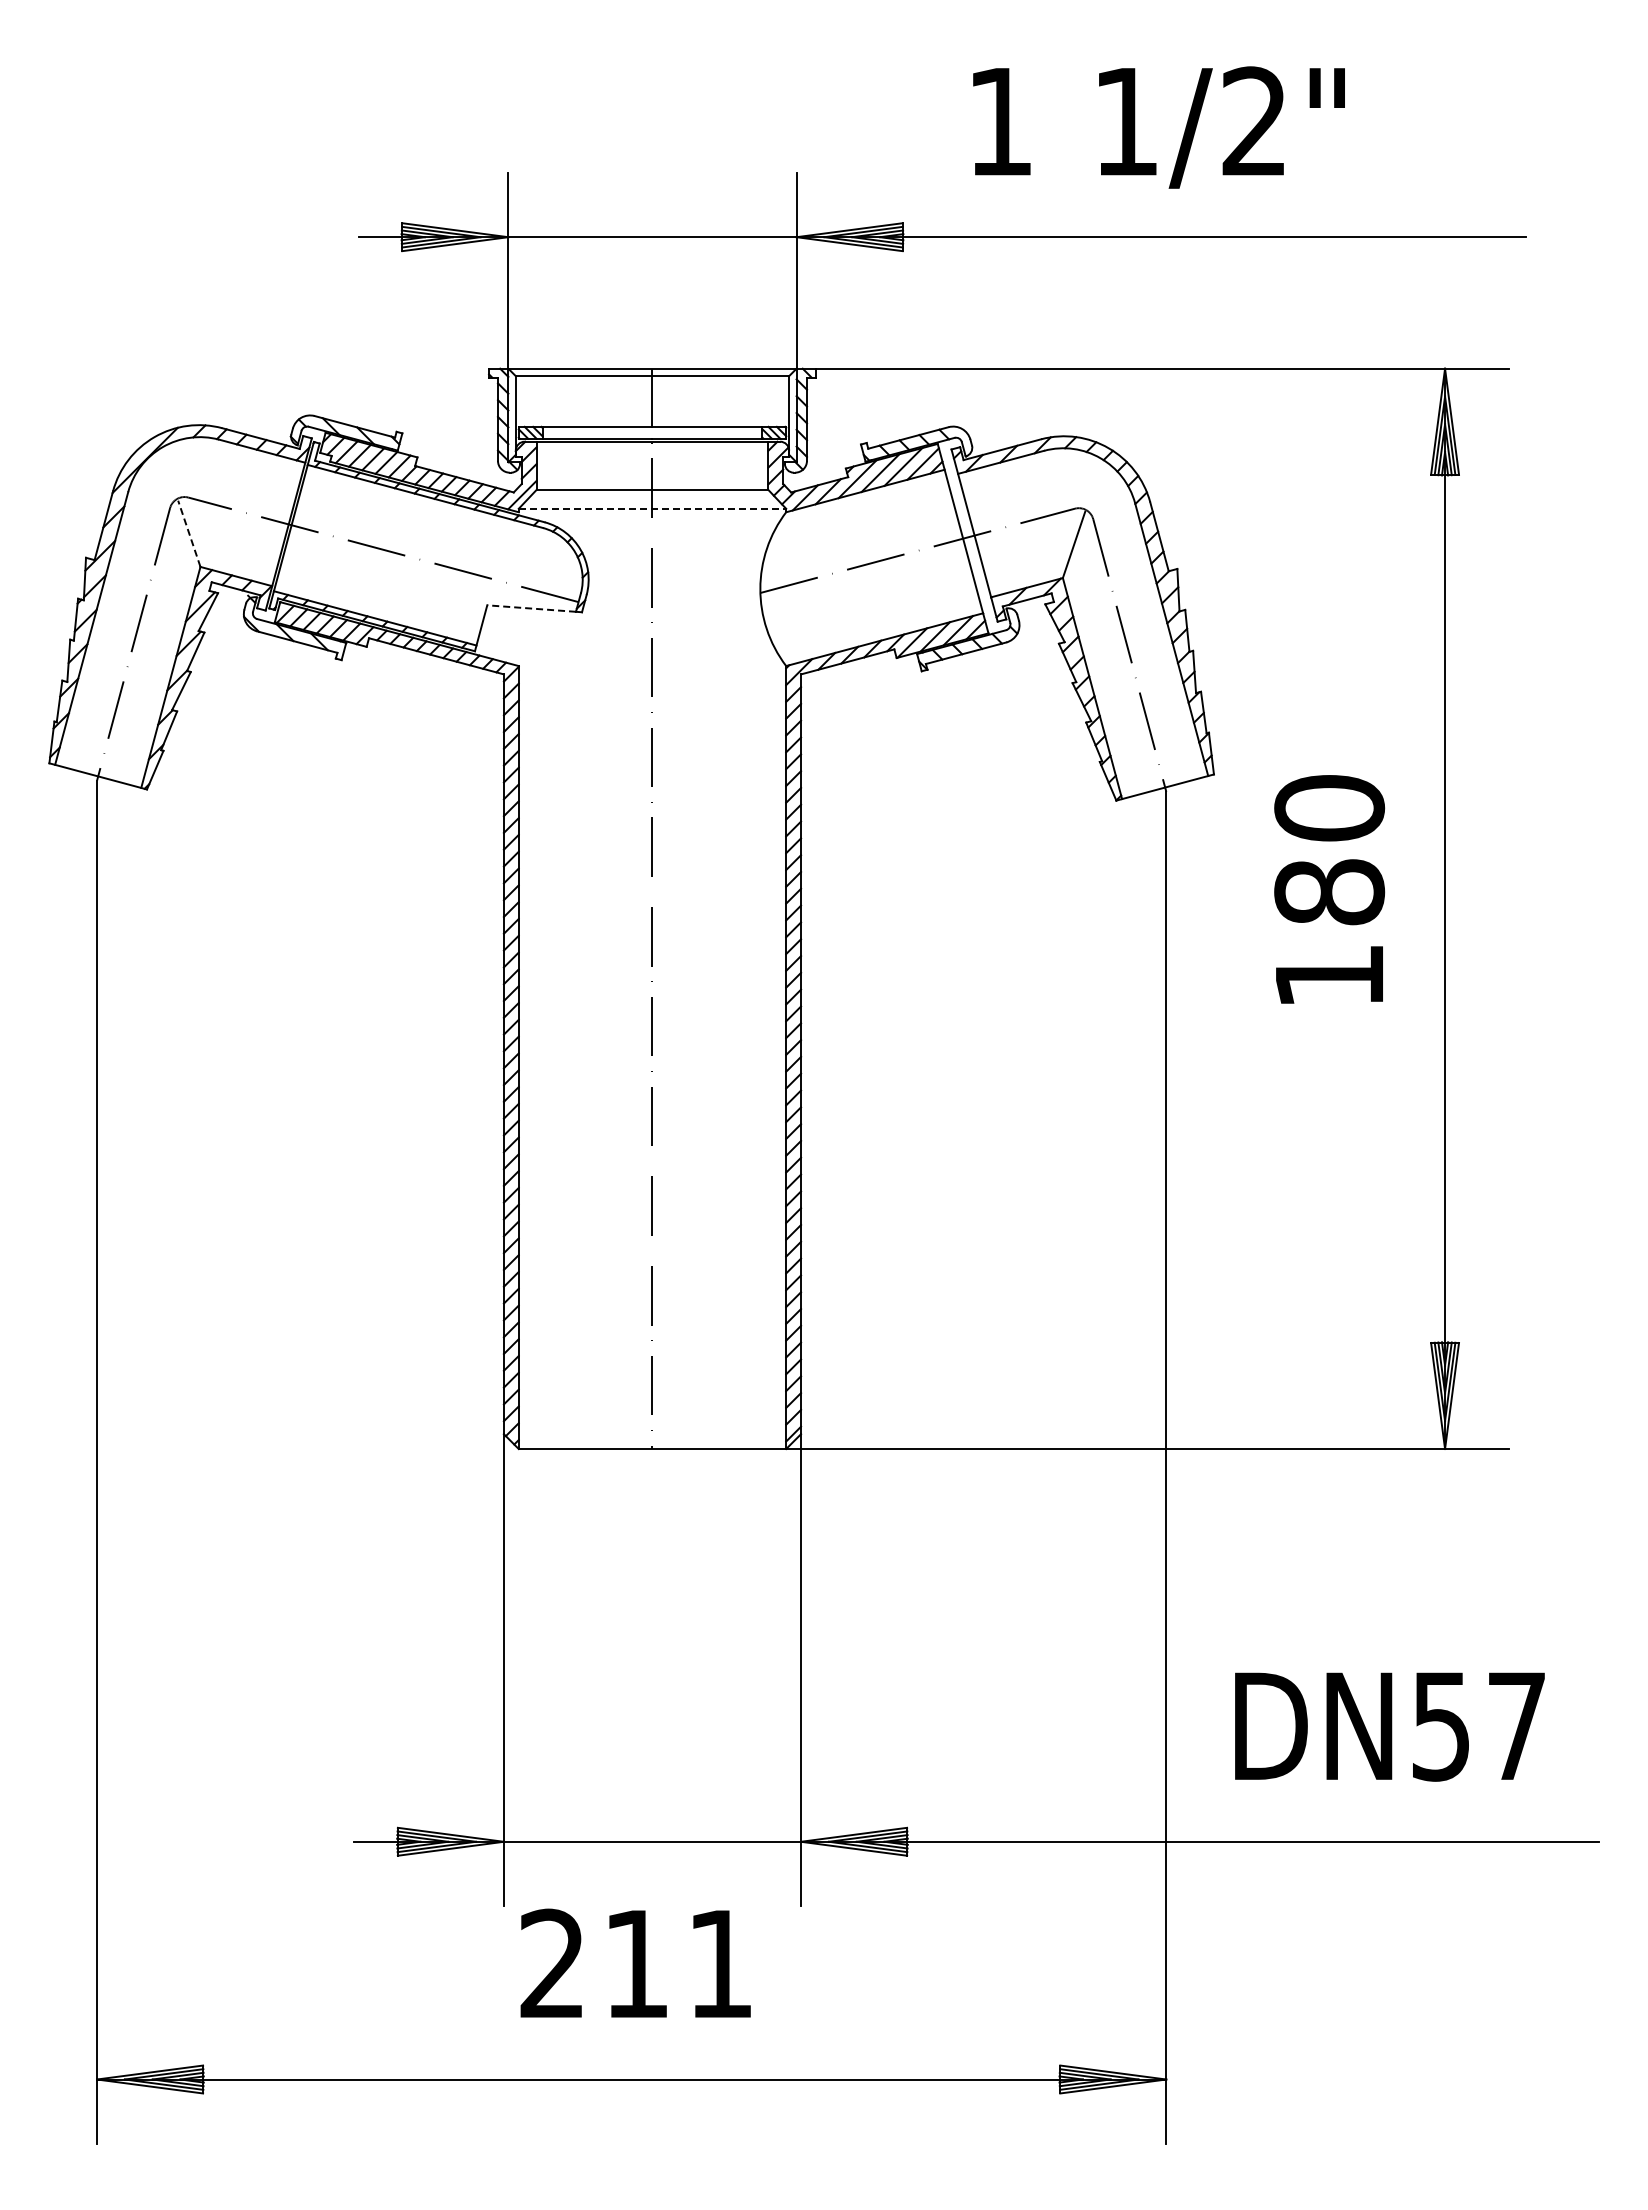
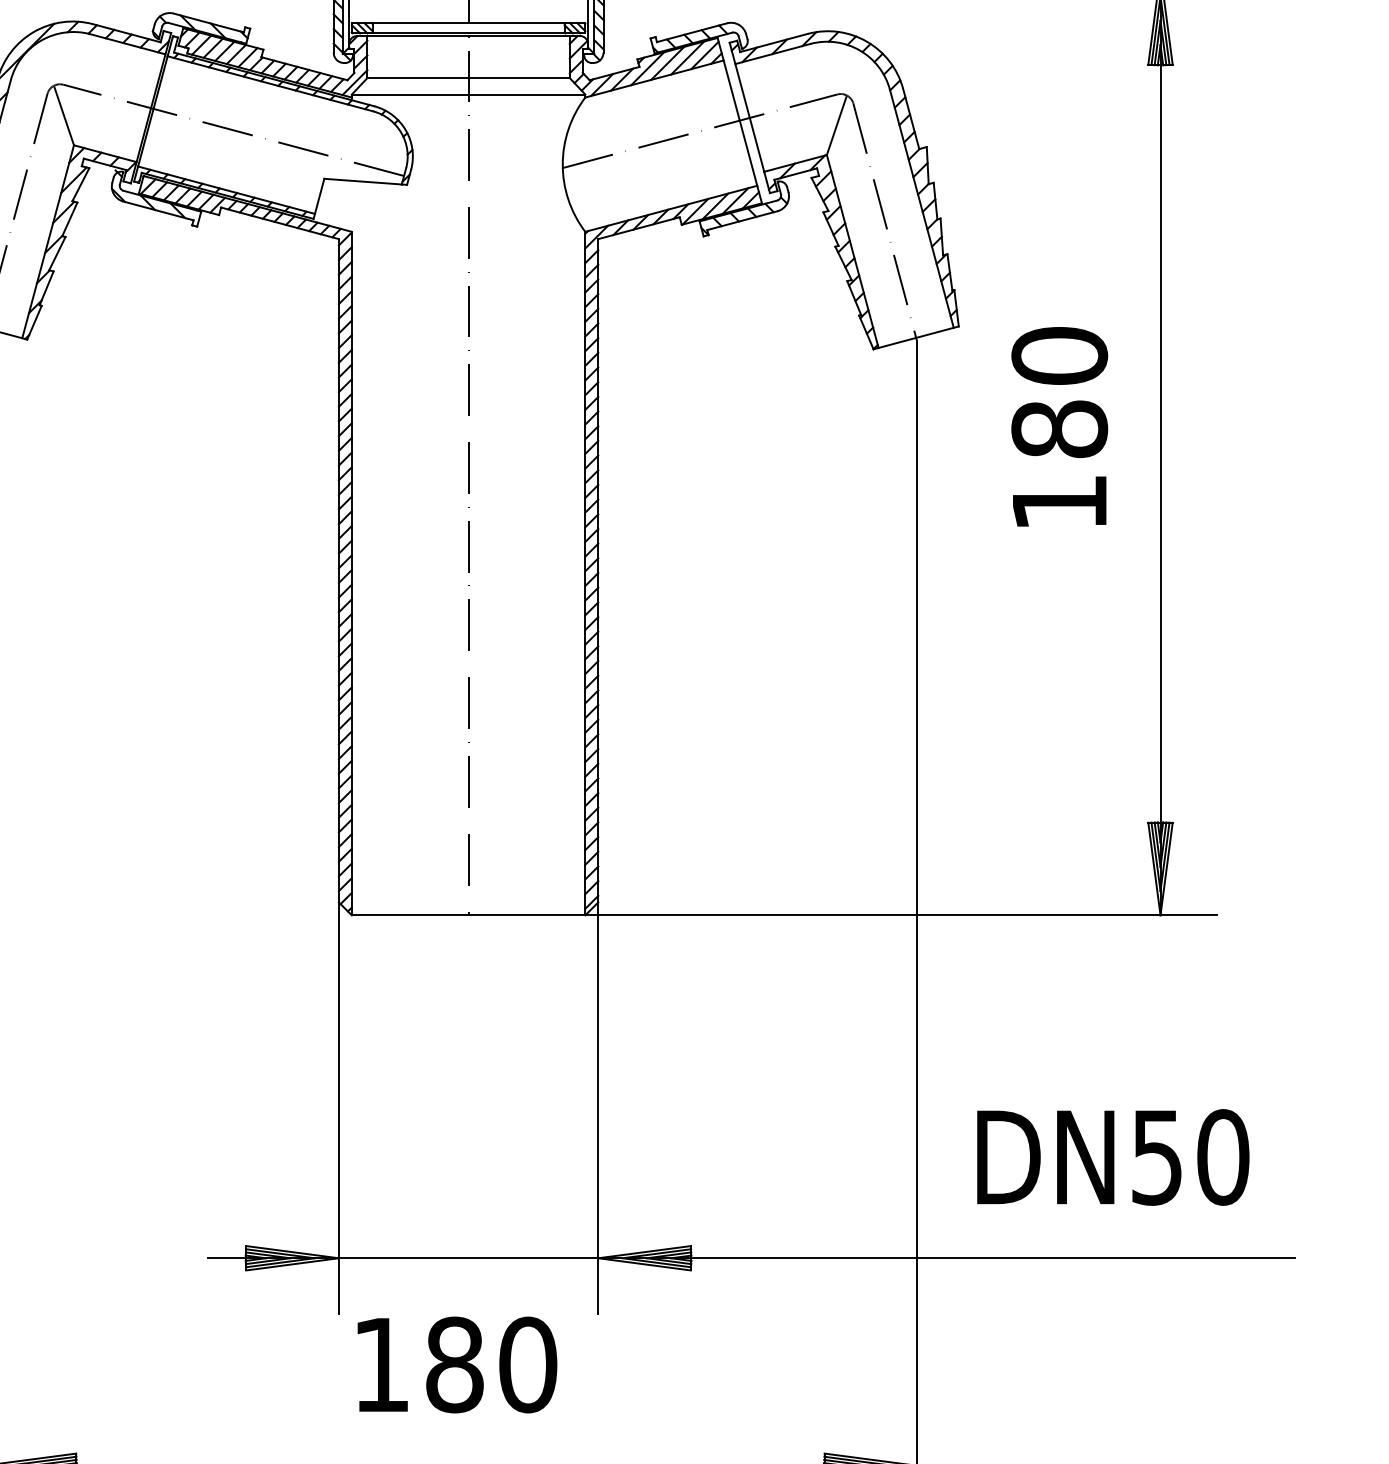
line: (652, 508) -> (468, 94), dashed -> solid
line: (189, 533) -> (64, 116), dashed -> solid
line: (531, 608) -> (362, 181), dashed -> solid
text: (1516, 1726) -> (1222, 1157), DN57 -> DN50
text: (637, 1963) -> (455, 1364), 211 -> 180

